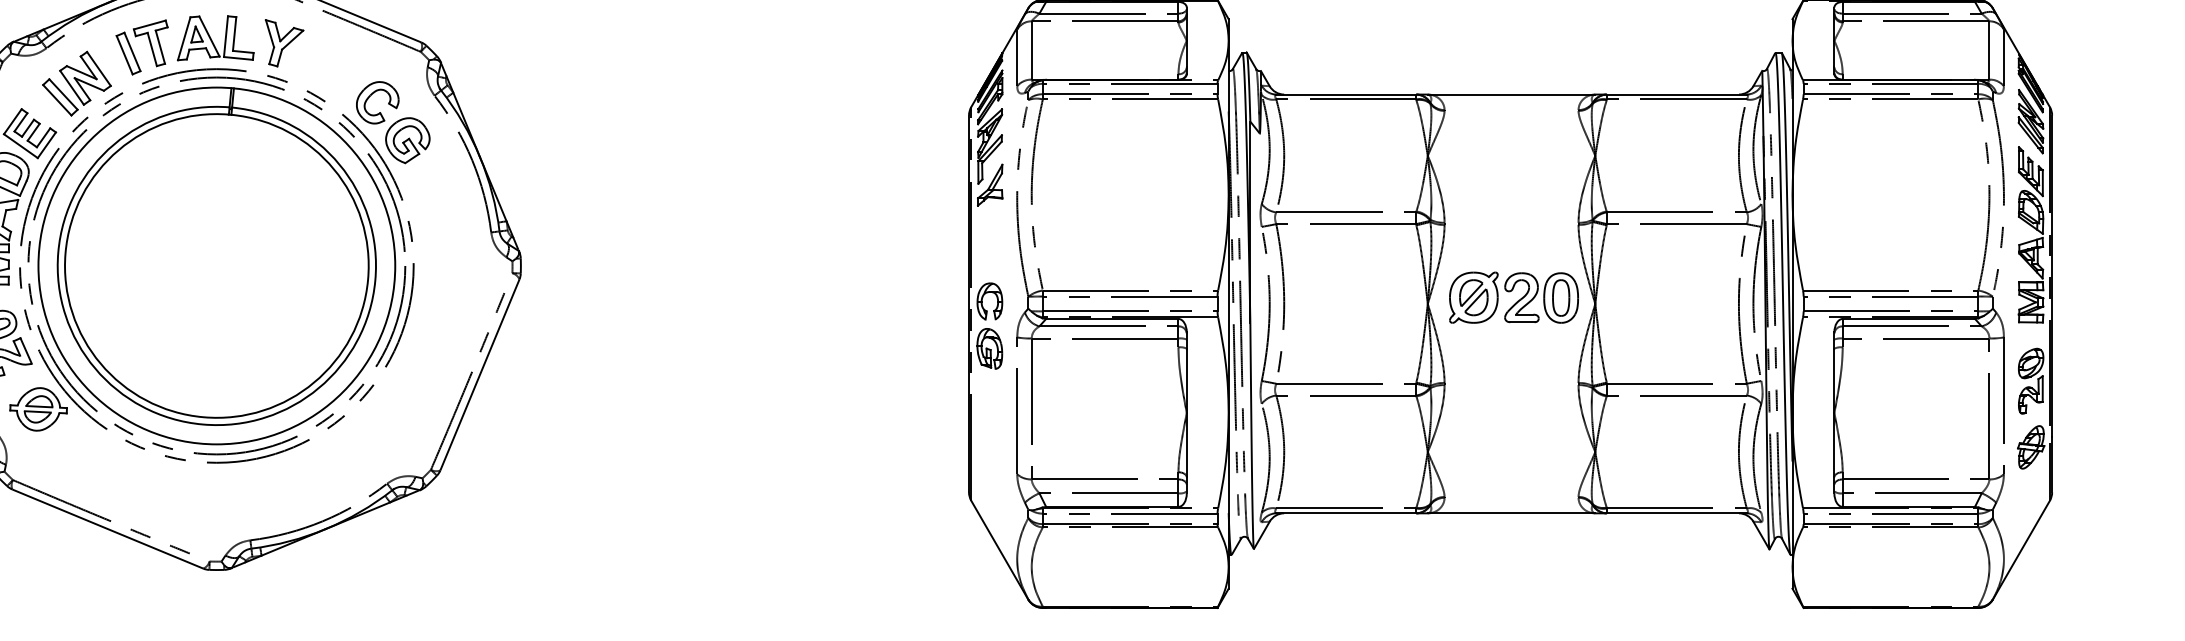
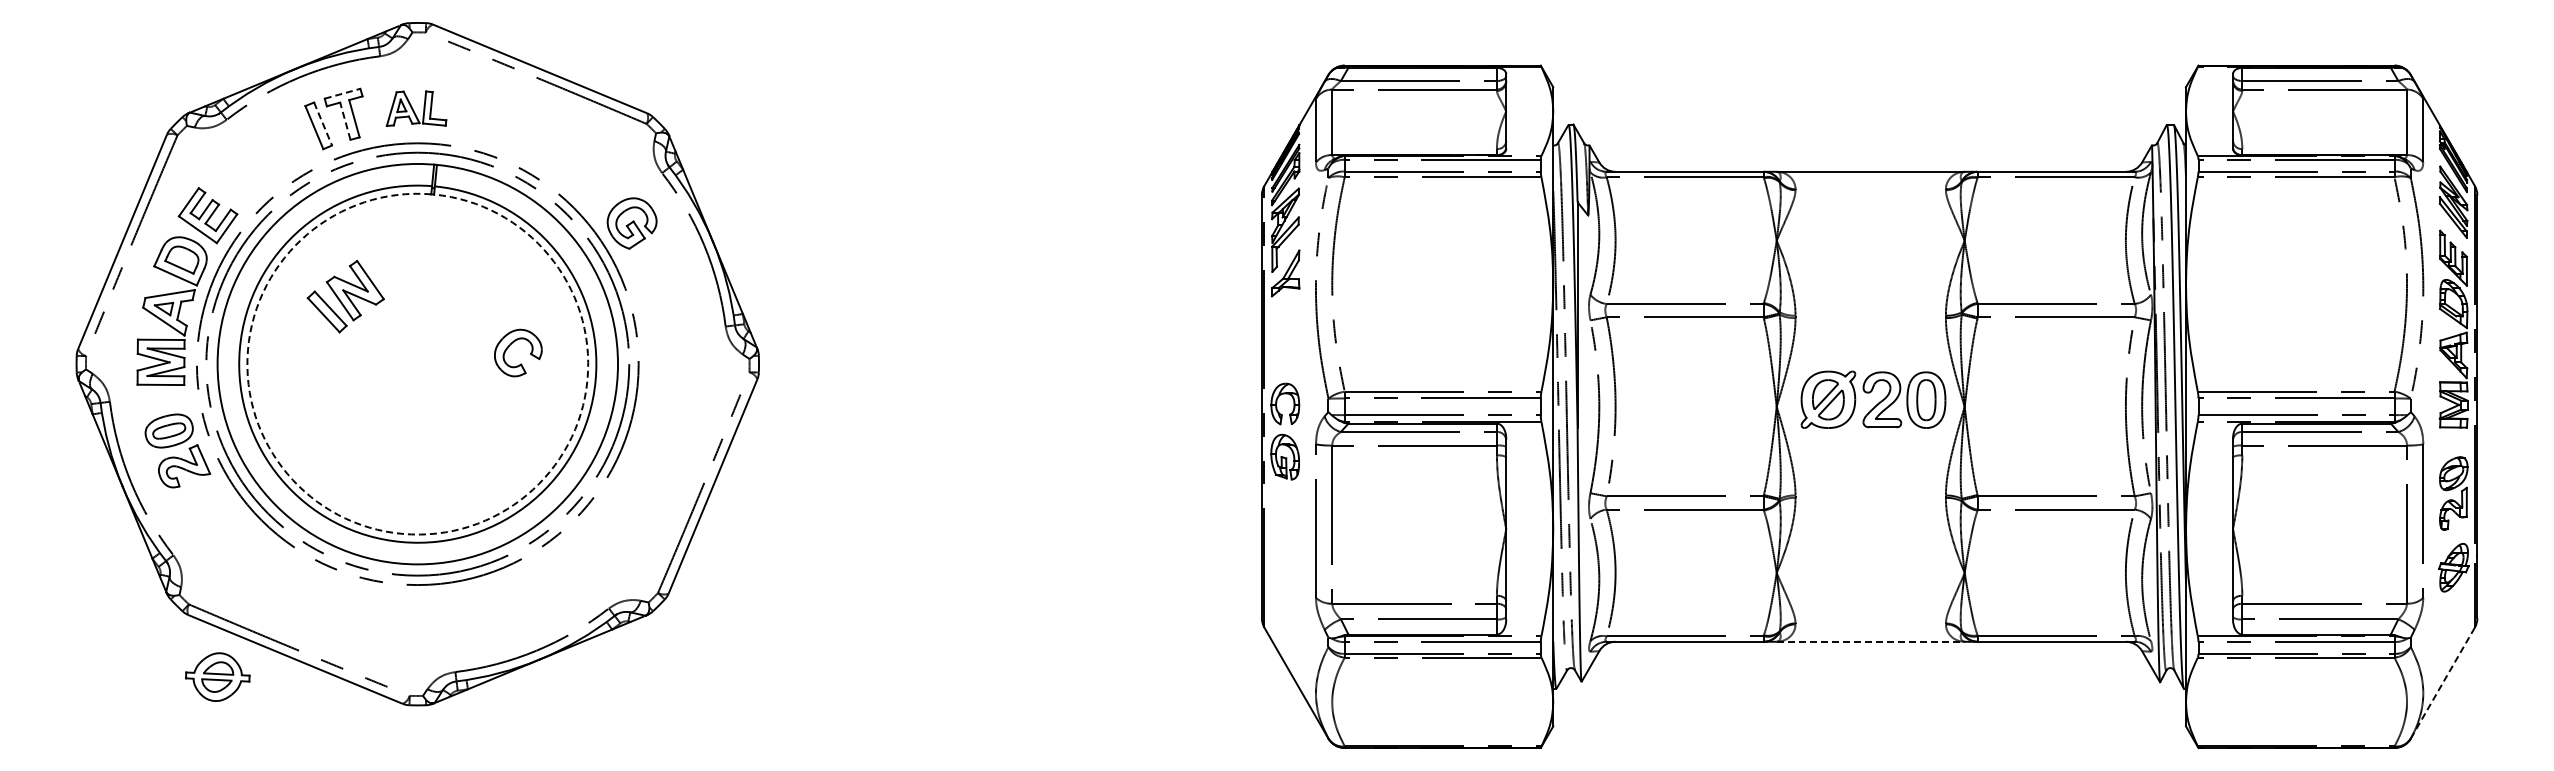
line: (149, 24) -> (342, 93), solid -> dashed
part: (215, 38) -> (416, 108), size x0.7
part: (284, 43) -> (493, 114), removed
line: (152, 48) -> (345, 120), solid -> dashed
line: (132, 52) -> (323, 124), solid -> dashed
part: (76, 83) -> (345, 296), moved
part: (371, 95) -> (511, 344), moved
part: (38, 408) -> (217, 676), moved
arc: (203, 416) -> (402, 533), solid -> dashed
line: (1511, 513) -> (1870, 641), solid -> dashed
line: (2021, 549) -> (2443, 682), solid -> dashed

